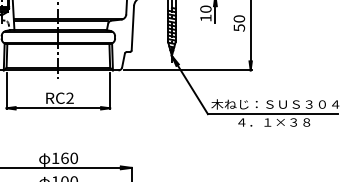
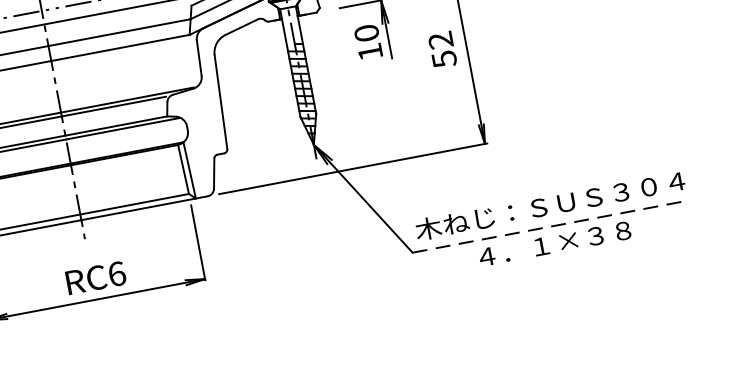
text: (239, 18) -> (440, 39), 50 -> 52
text: (69, 97) -> (115, 272), RC2 -> RC6
line: (272, 114) -> (548, 227), solid -> dashed

